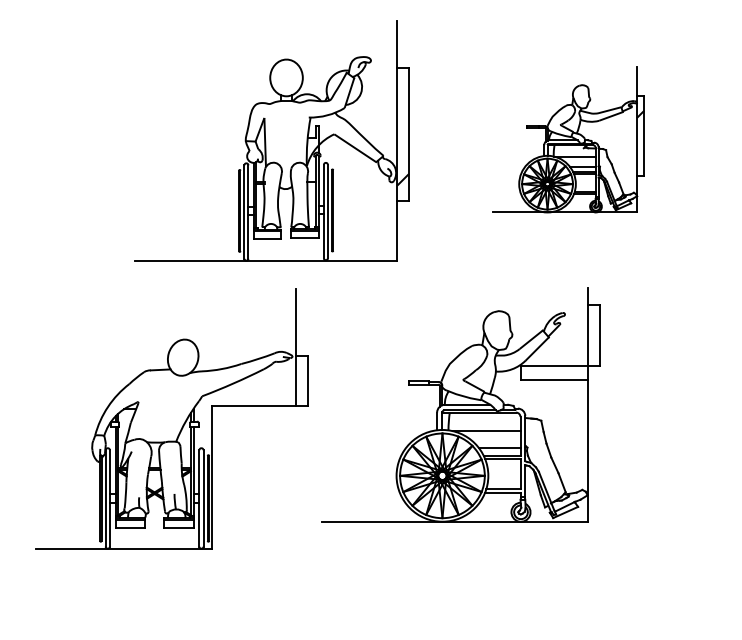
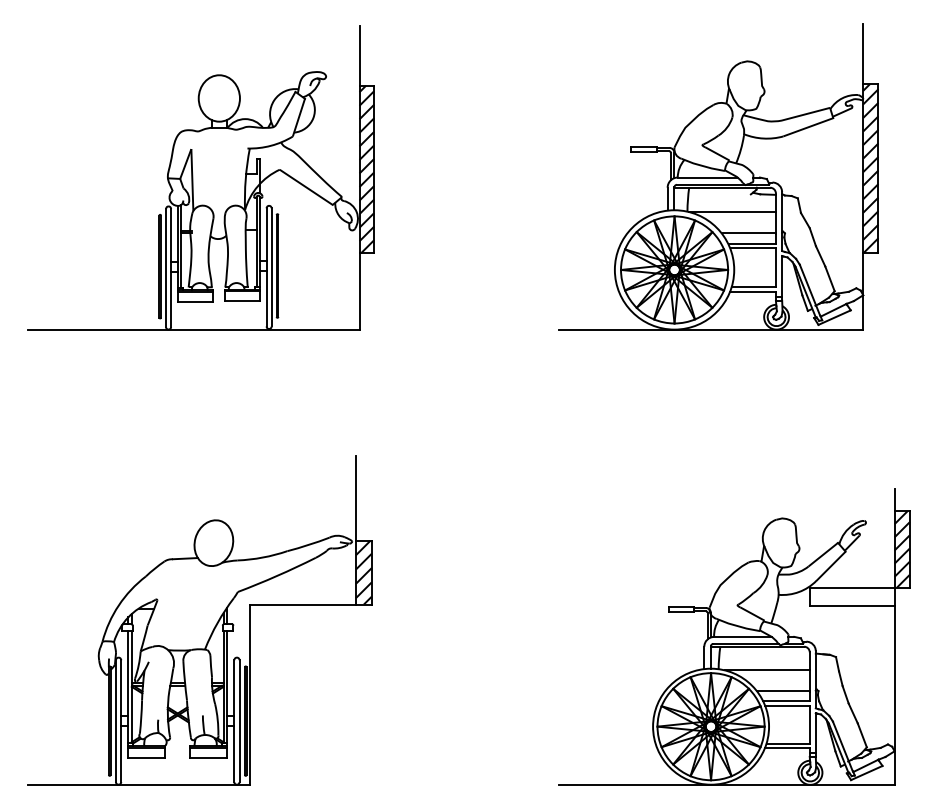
part: (568, 139) -> (718, 176), size x1.67
part: (271, 140) -> (200, 177), moved
part: (460, 404) -> (733, 636), moved
part: (171, 418) -> (199, 620), moved

